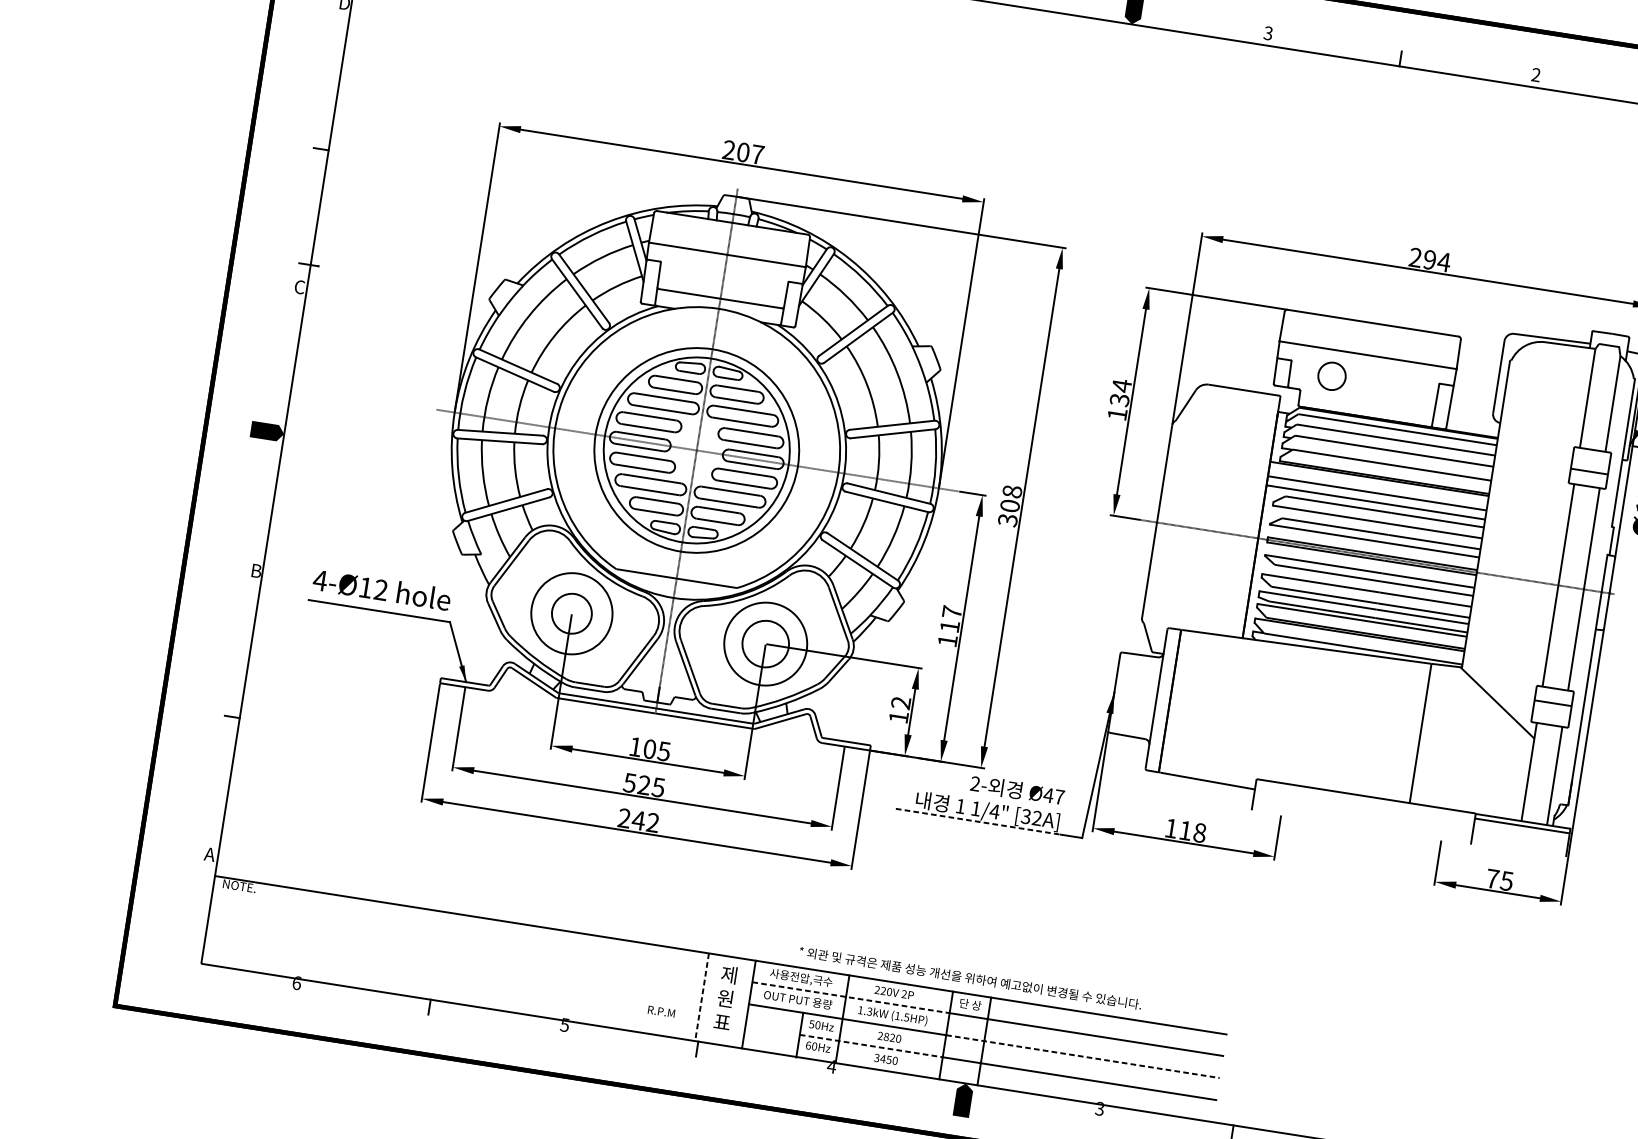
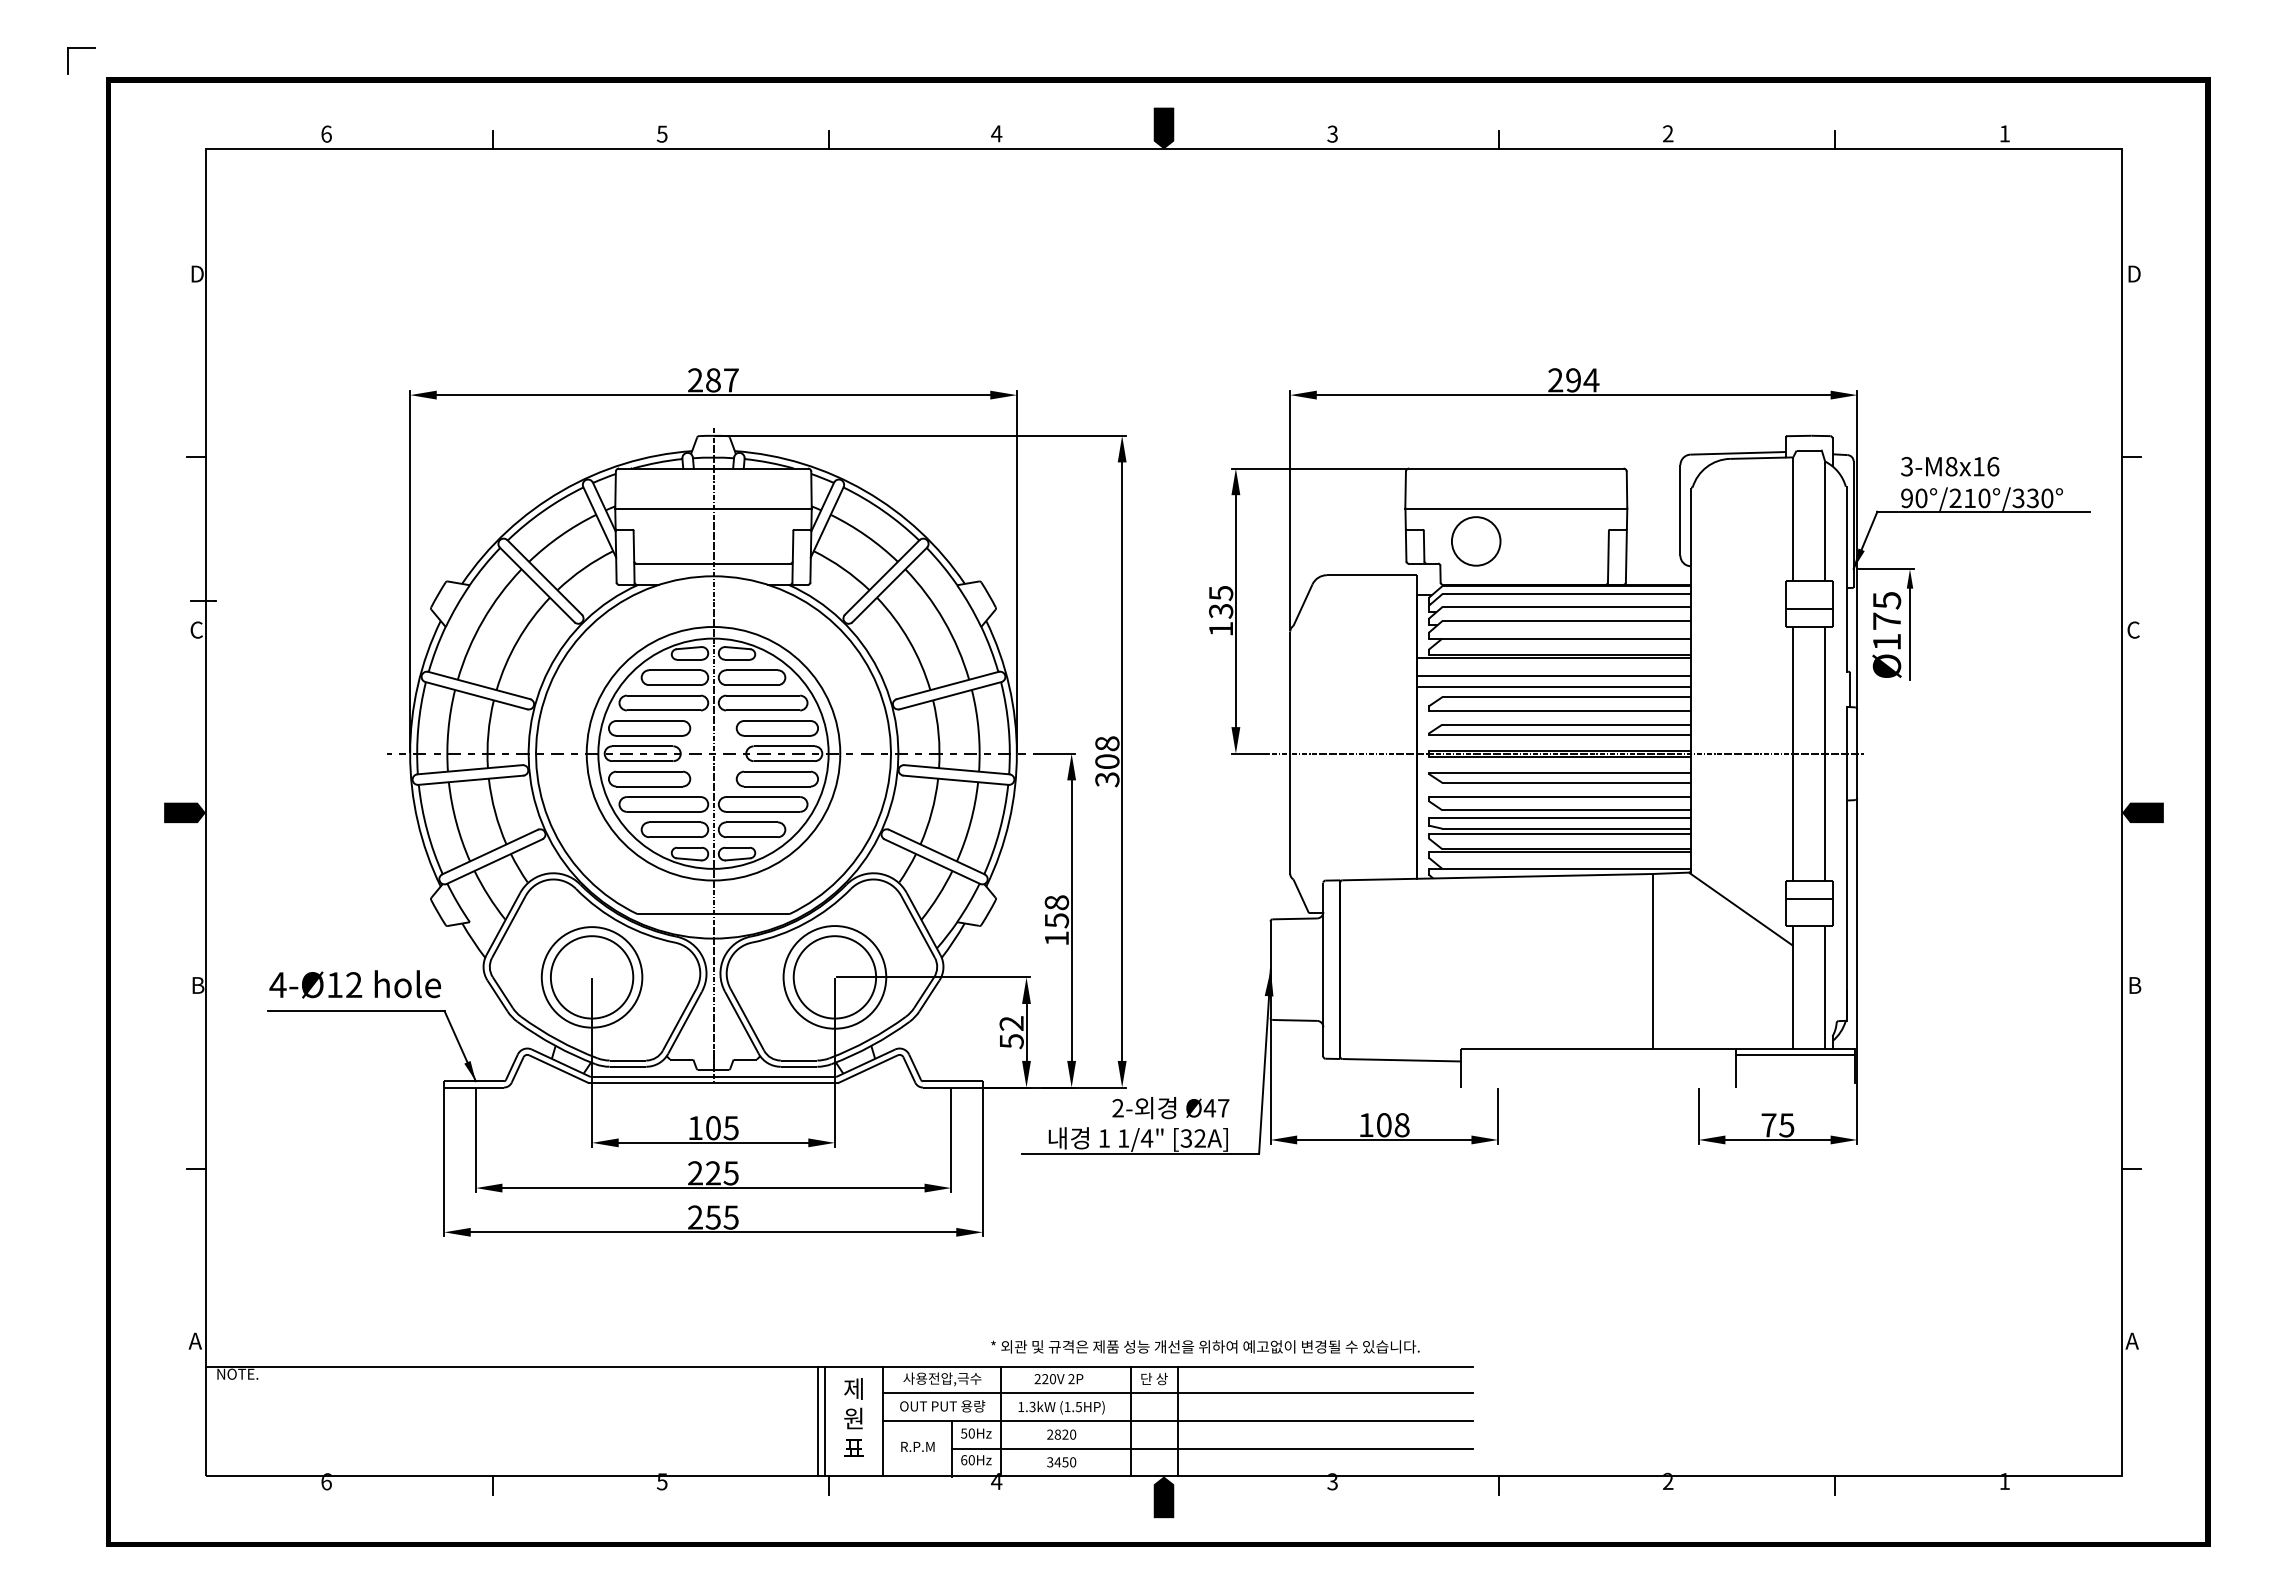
text: (743, 152) -> (713, 380), 207 -> 287
circle: (1331, 376) -> (1475, 541), size x1.43
text: (1122, 386) -> (1221, 593), 134 -> 135
circle: (571, 613) -> (591, 977), size x1.67
text: (950, 619) -> (1056, 911), 117 -> 158
circle: (765, 644) -> (834, 977), size x1.43
text: (898, 717) -> (1011, 1041), 12 -> 52
text: (629, 783) -> (694, 1173), 525 -> 225
line: (975, 820) -> (1125, 1153), dashed -> solid
text: (645, 821) -> (721, 1217), 242 -> 255
text: (1185, 831) -> (1384, 1125), 118 -> 108
text: (970, 978) -> (1205, 1346), moved
line: (697, 996) -> (818, 1421), added
line: (701, 997) -> (824, 1421), dashed -> solid
line: (850, 997) -> (1006, 1393), dashed -> solid
text: (661, 1011) -> (917, 1446), moved
line: (871, 1045) -> (1041, 1448), dashed -> solid
line: (1083, 1056) -> (1302, 1421), dashed -> solid

